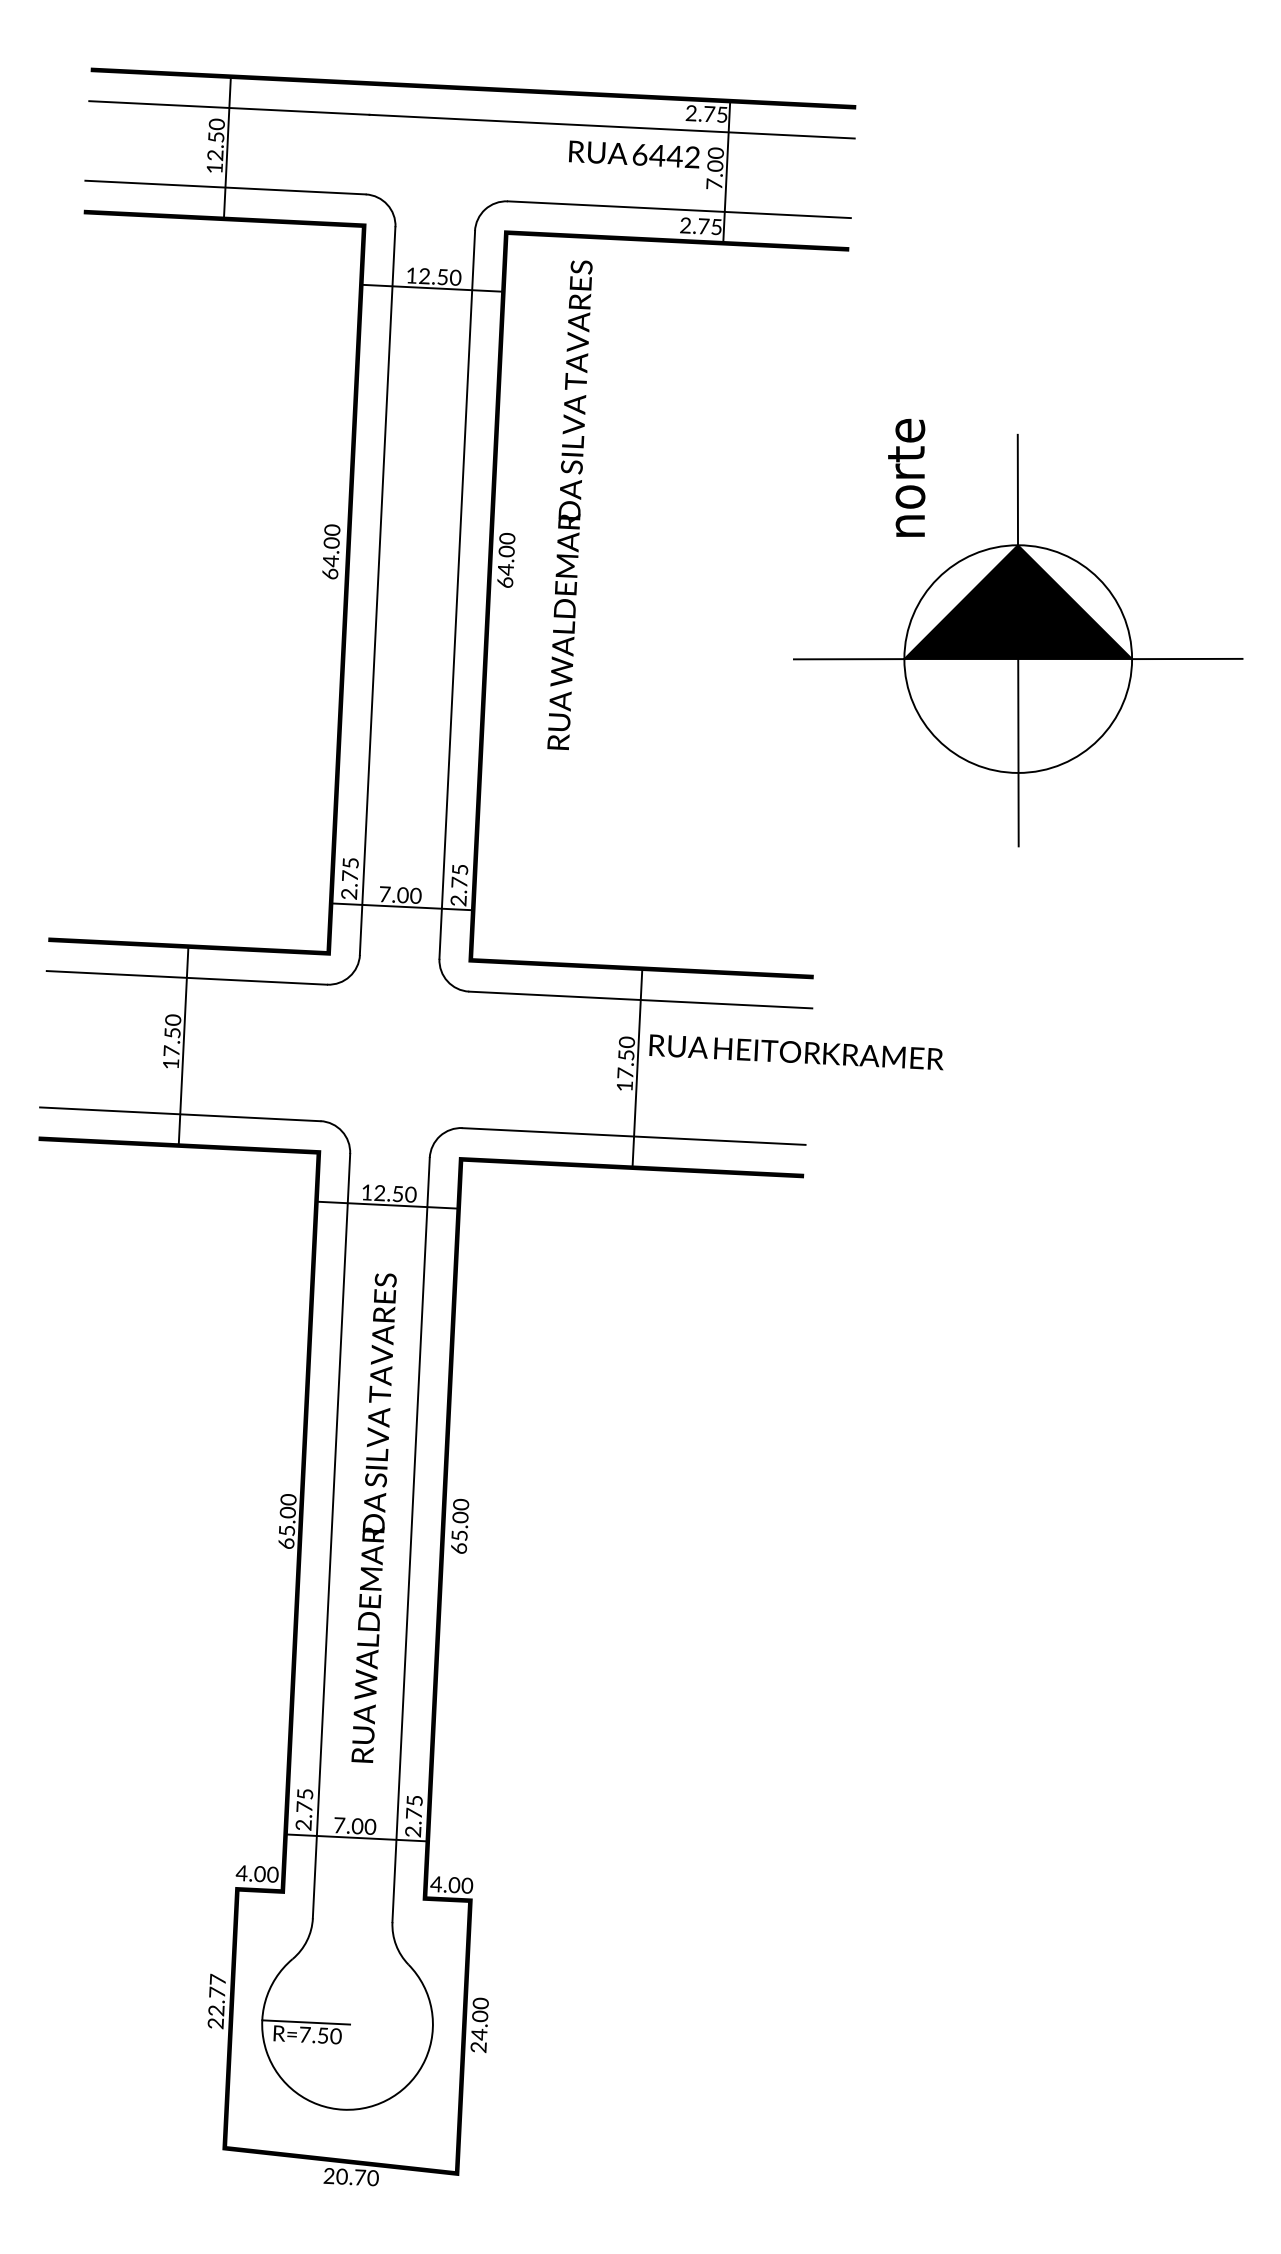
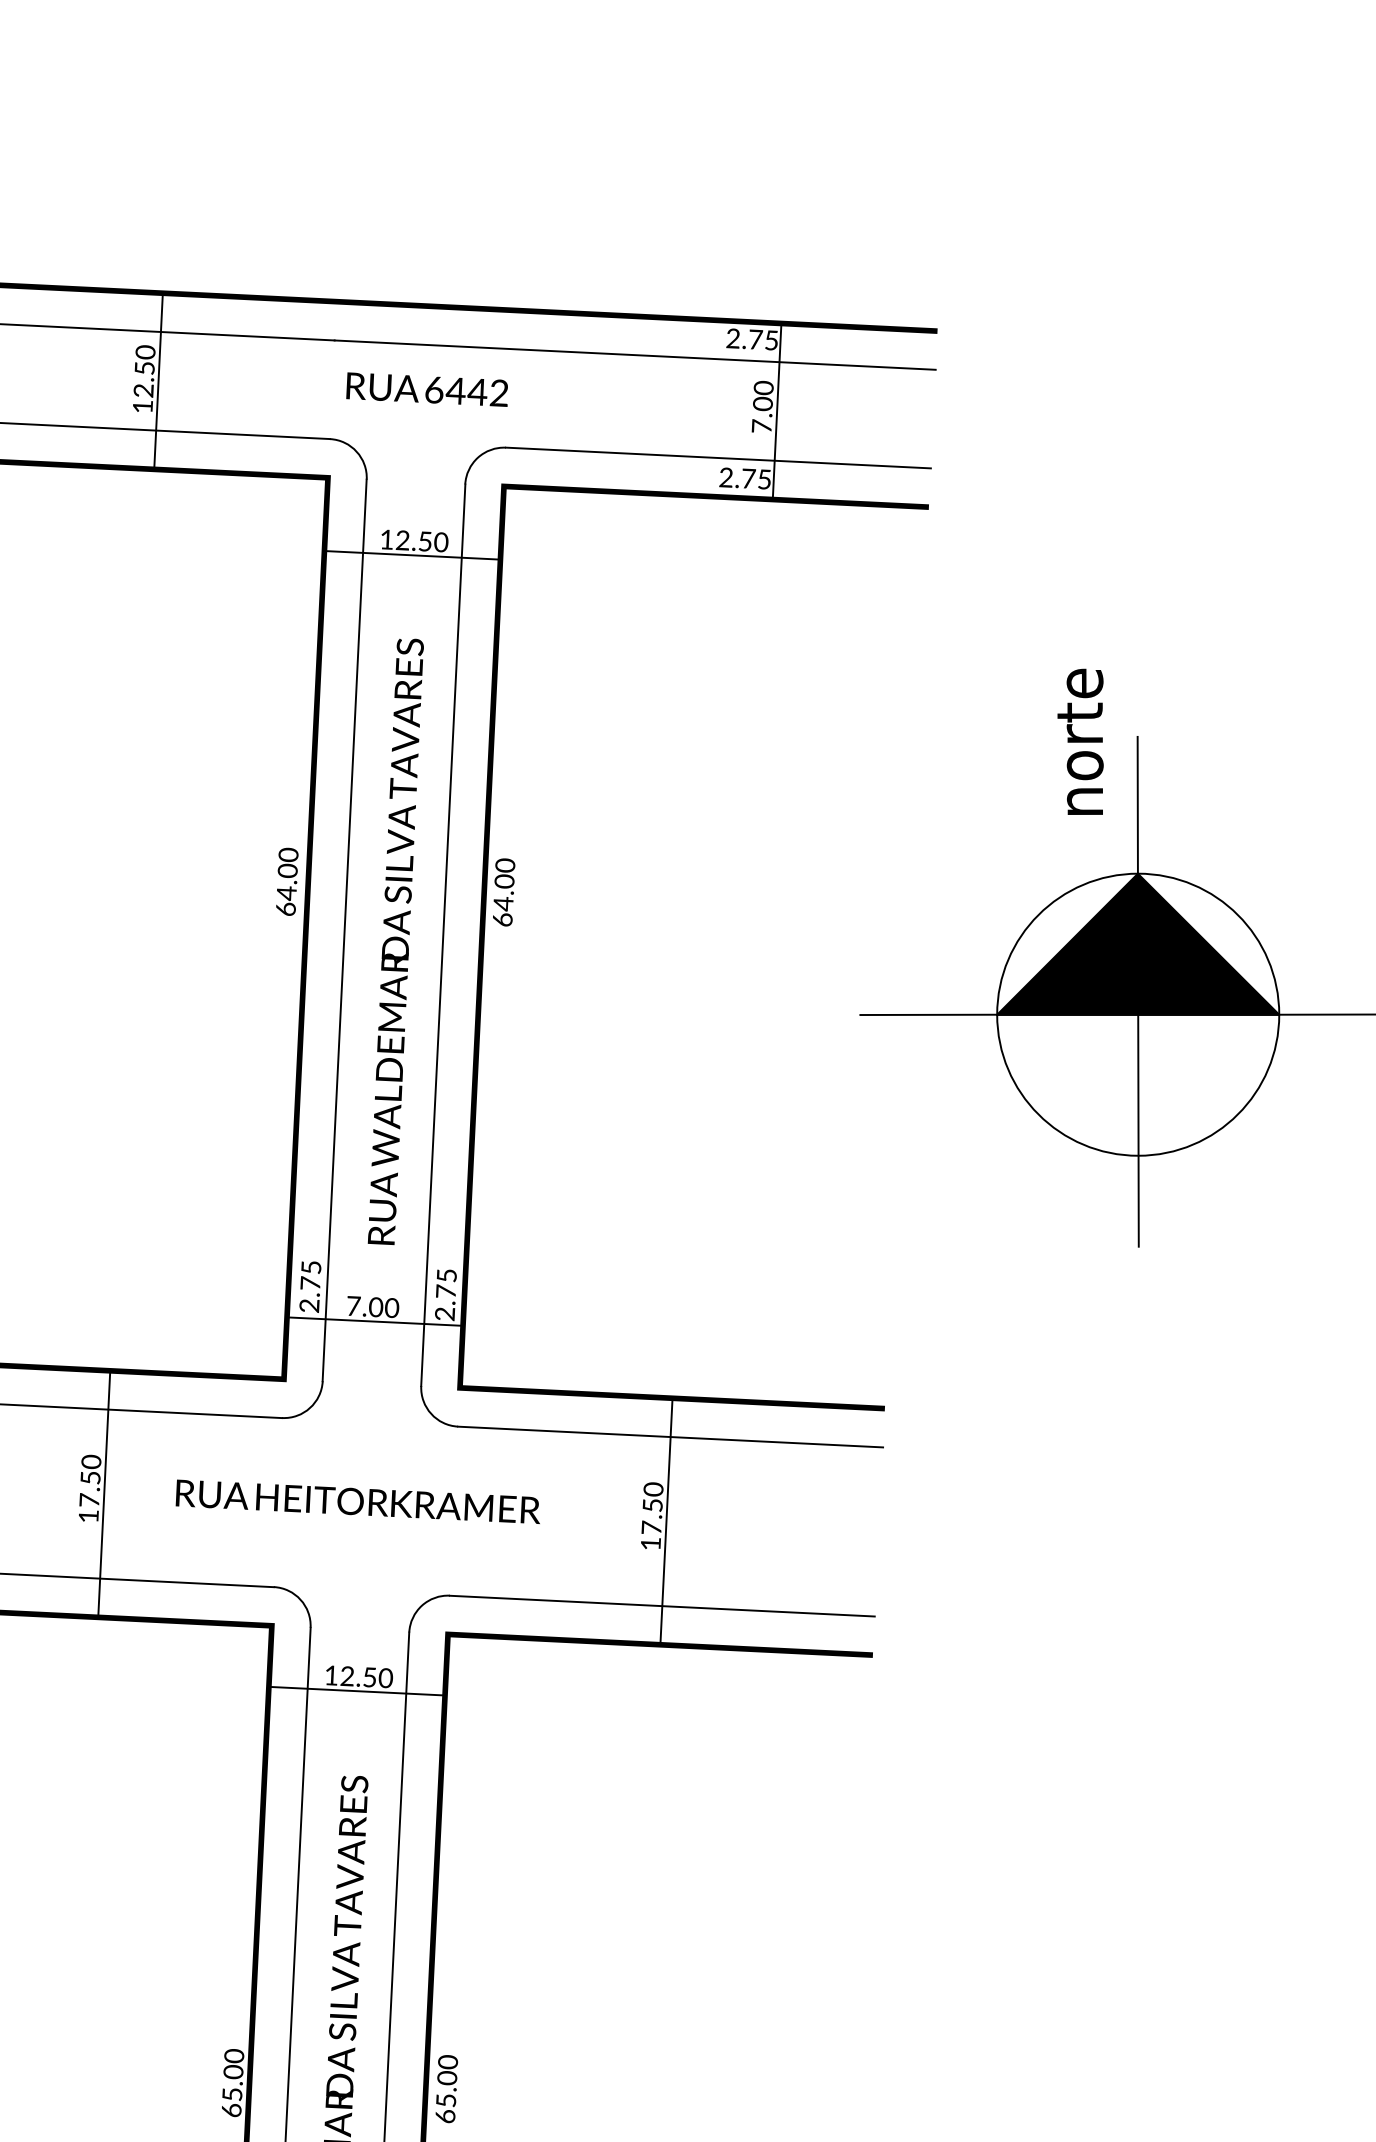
text: (634, 154) -> (427, 389), moved
text: (906, 477) -> (1080, 741), moved
text: (569, 504) -> (395, 940), moved
text: (796, 1052) -> (358, 1502), moved

